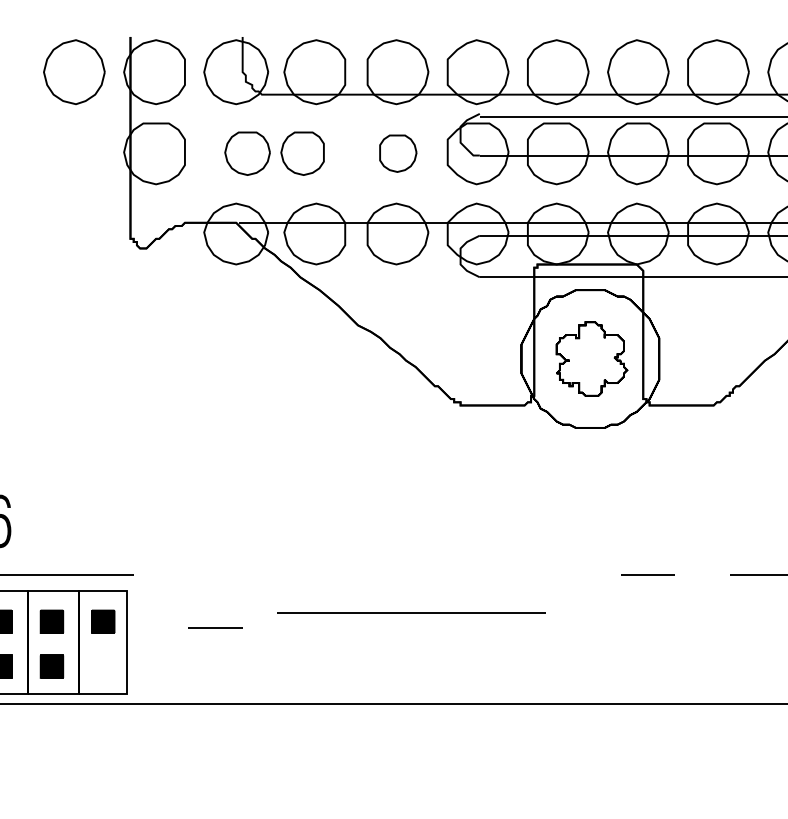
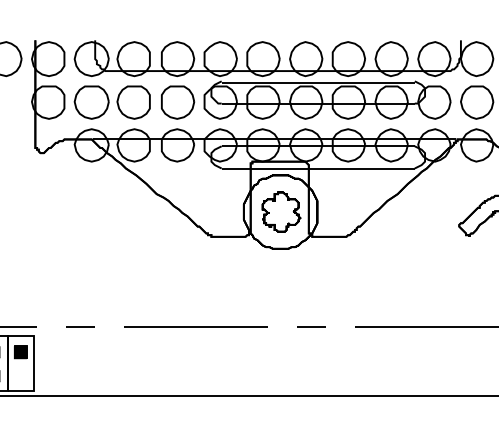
part: (273, 153) -> (111, 102), size x1.43
part: (398, 153) -> (178, 102), size x1.67
line: (410, 611) -> (195, 326), moved
line: (215, 626) -> (80, 326), moved

